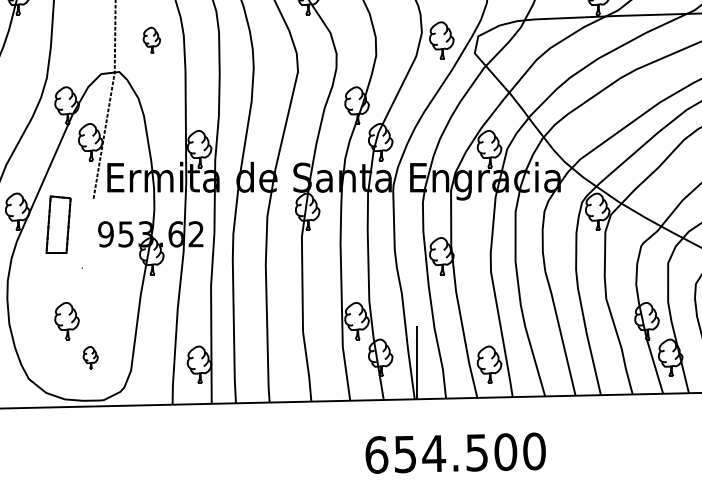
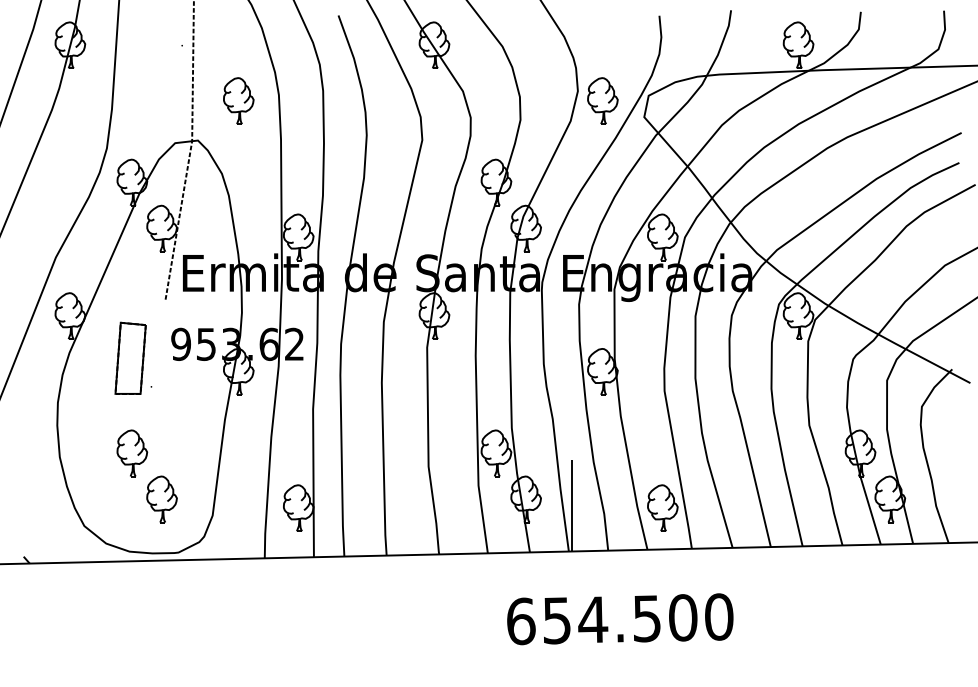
part: (151, 40) -> (238, 100), size x1.43
part: (58, 224) -> (130, 357), moved
part: (90, 357) -> (161, 499), size x1.67

